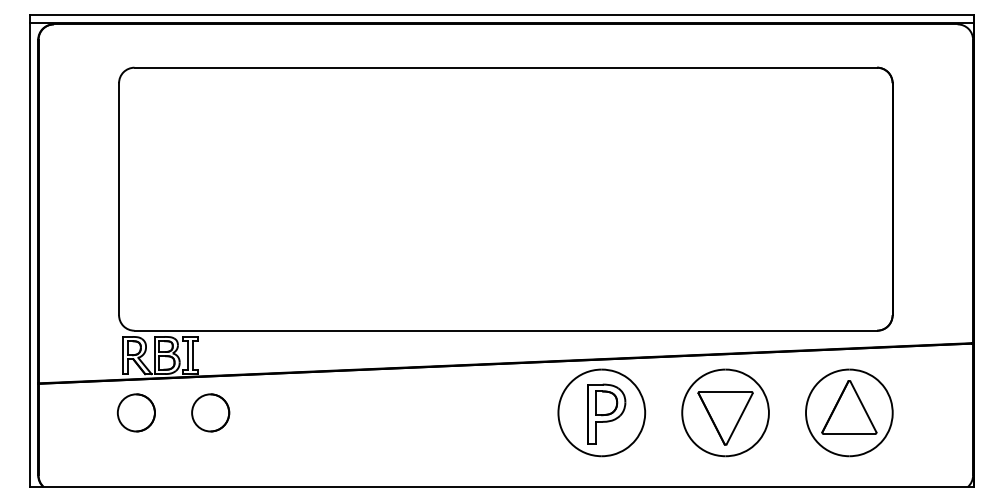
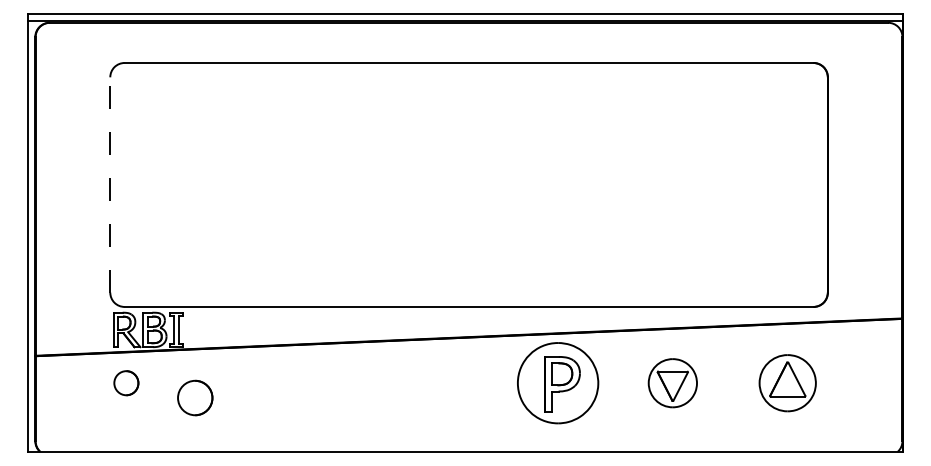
line: (119, 198) -> (110, 184), solid -> dashed
part: (136, 412) -> (126, 382), size x0.7
part: (210, 412) -> (195, 397), moved
part: (725, 412) -> (672, 382), size x0.6
part: (849, 412) -> (787, 382), size x0.7

